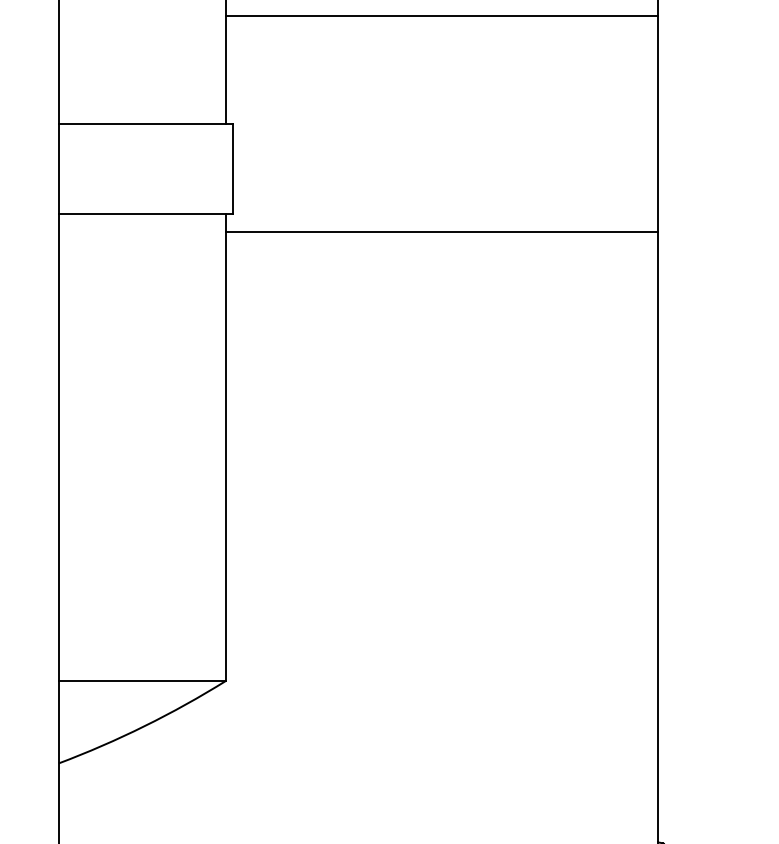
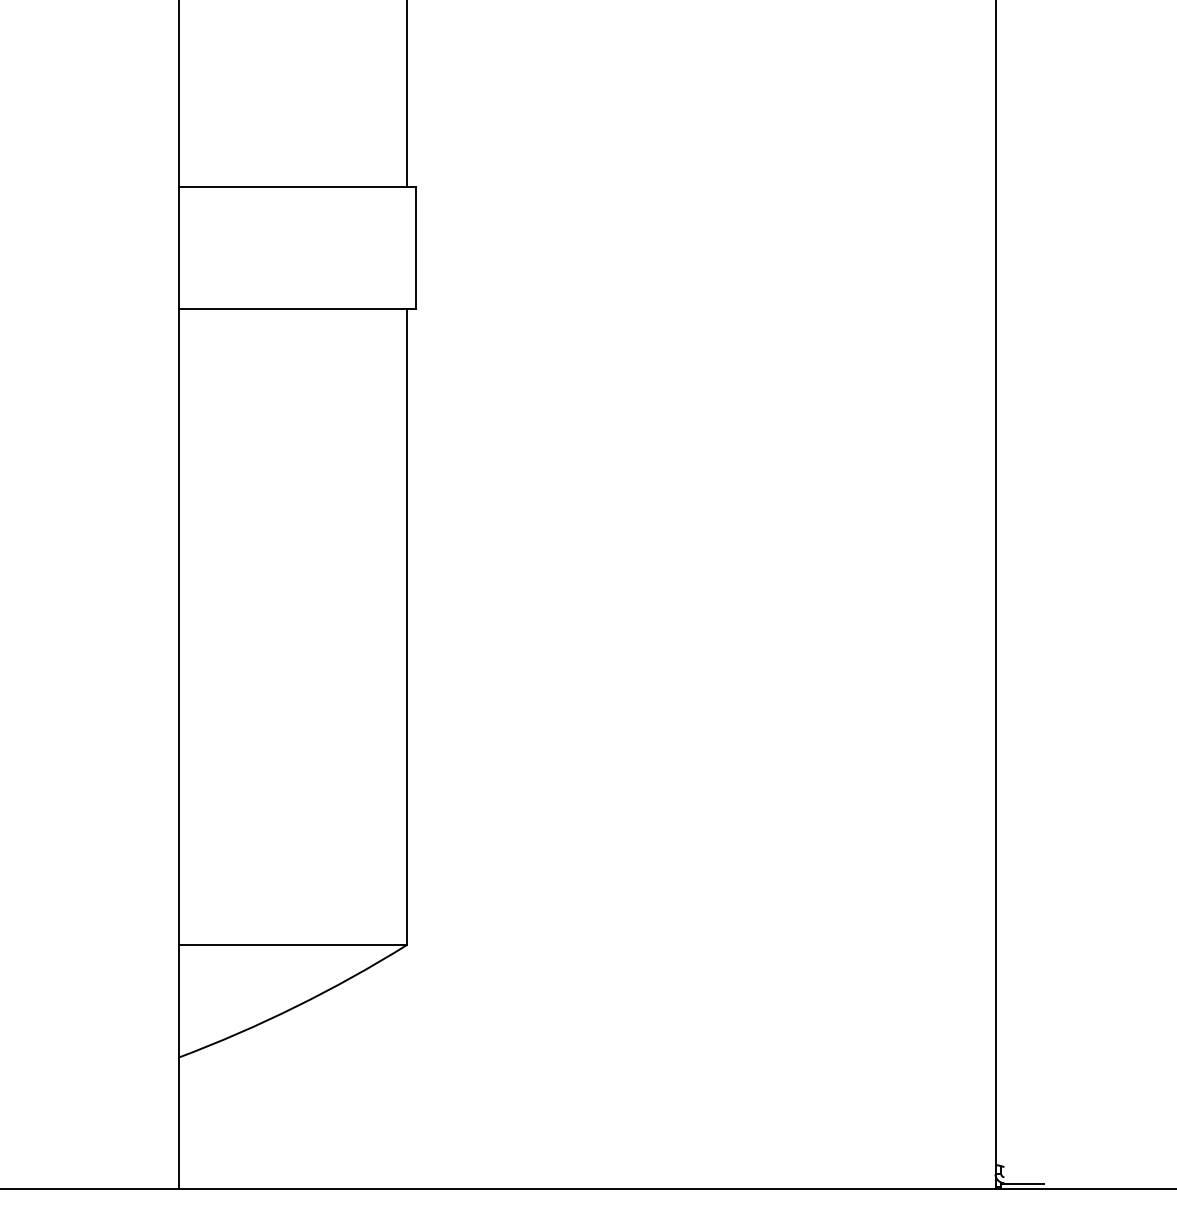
line: (442, 16) -> (701, 40), removed
line: (442, 231) -> (701, 333), removed

